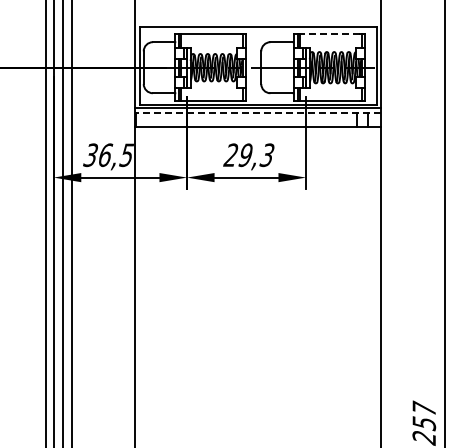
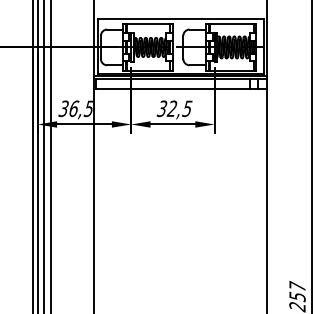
line: (329, 34) -> (231, 24), dashed -> solid
line: (257, 113) -> (180, 79), dashed -> solid
text: (248, 155) -> (174, 108), 29,3 -> 32,5

